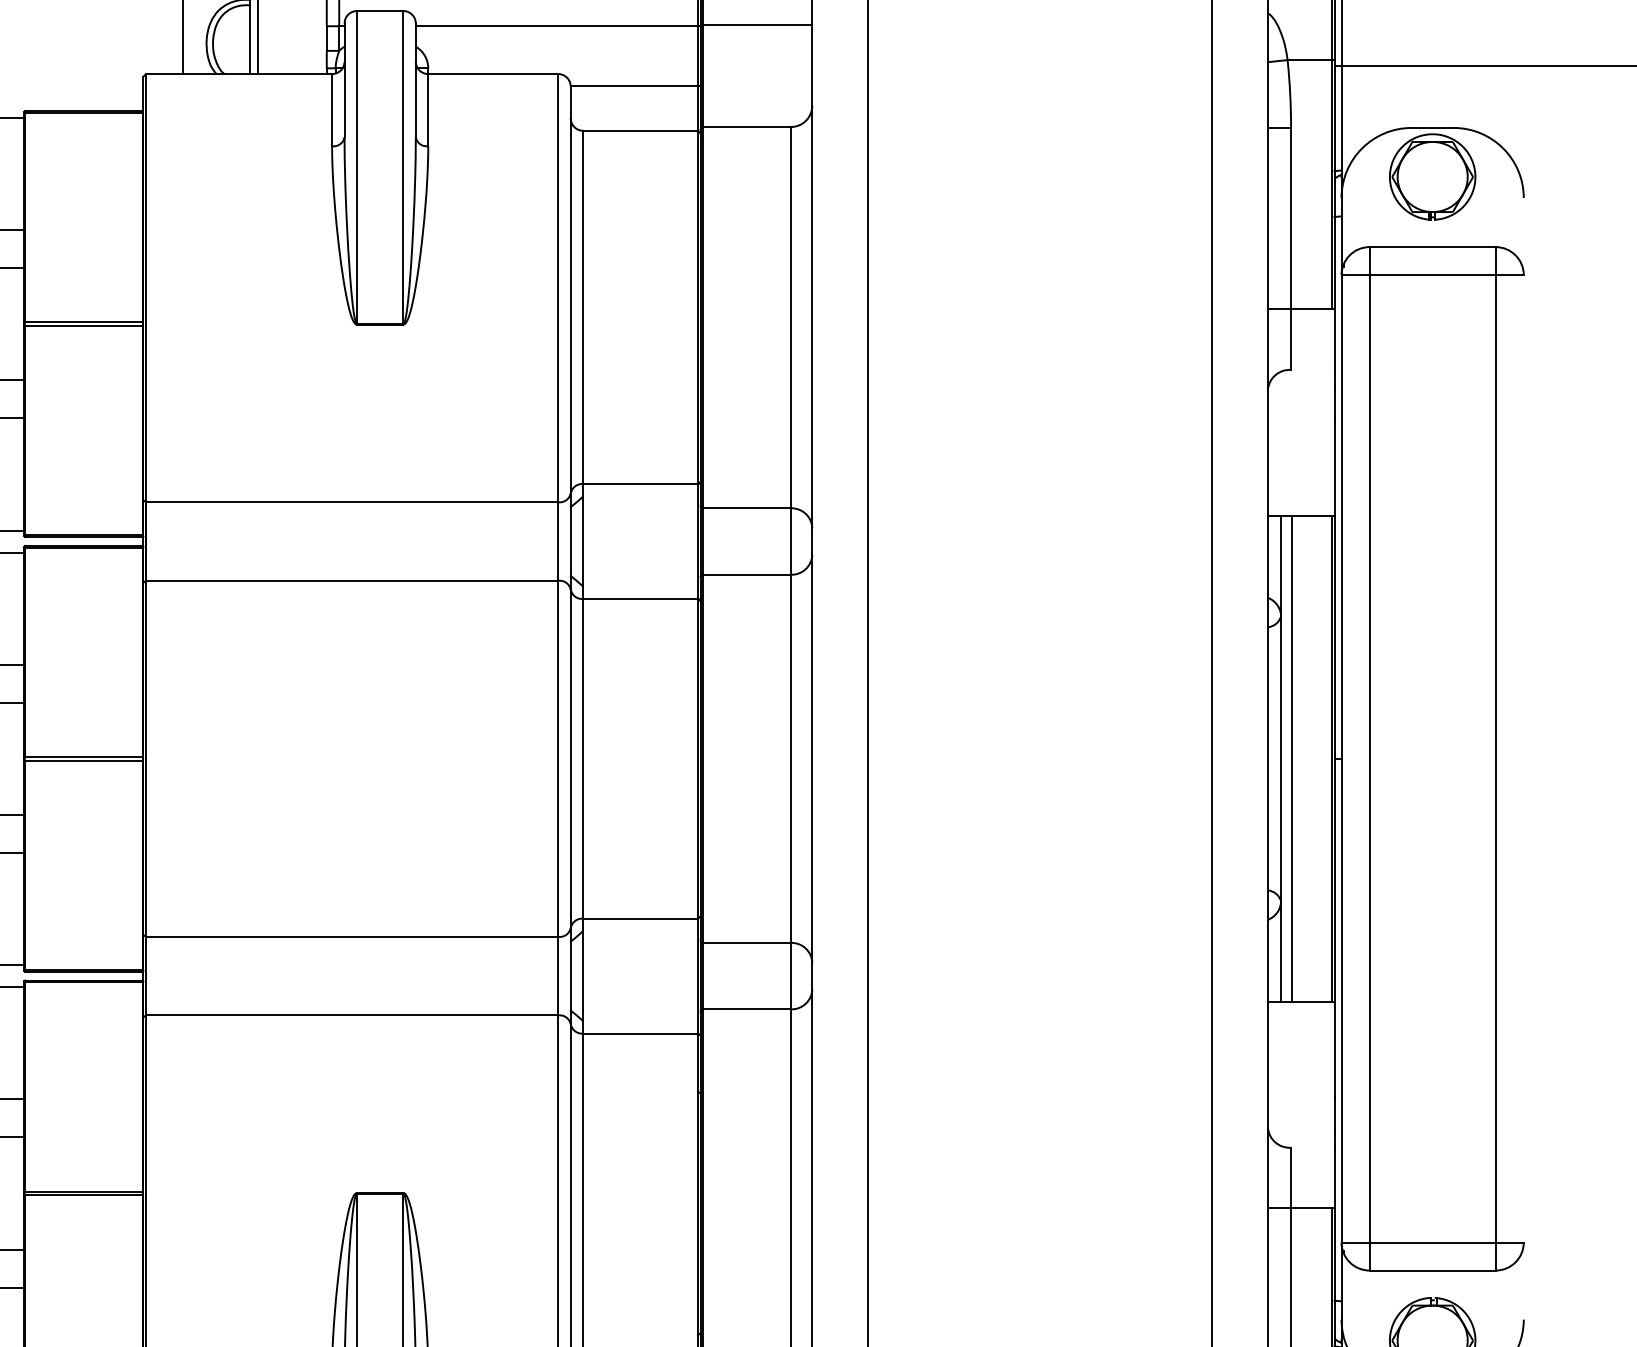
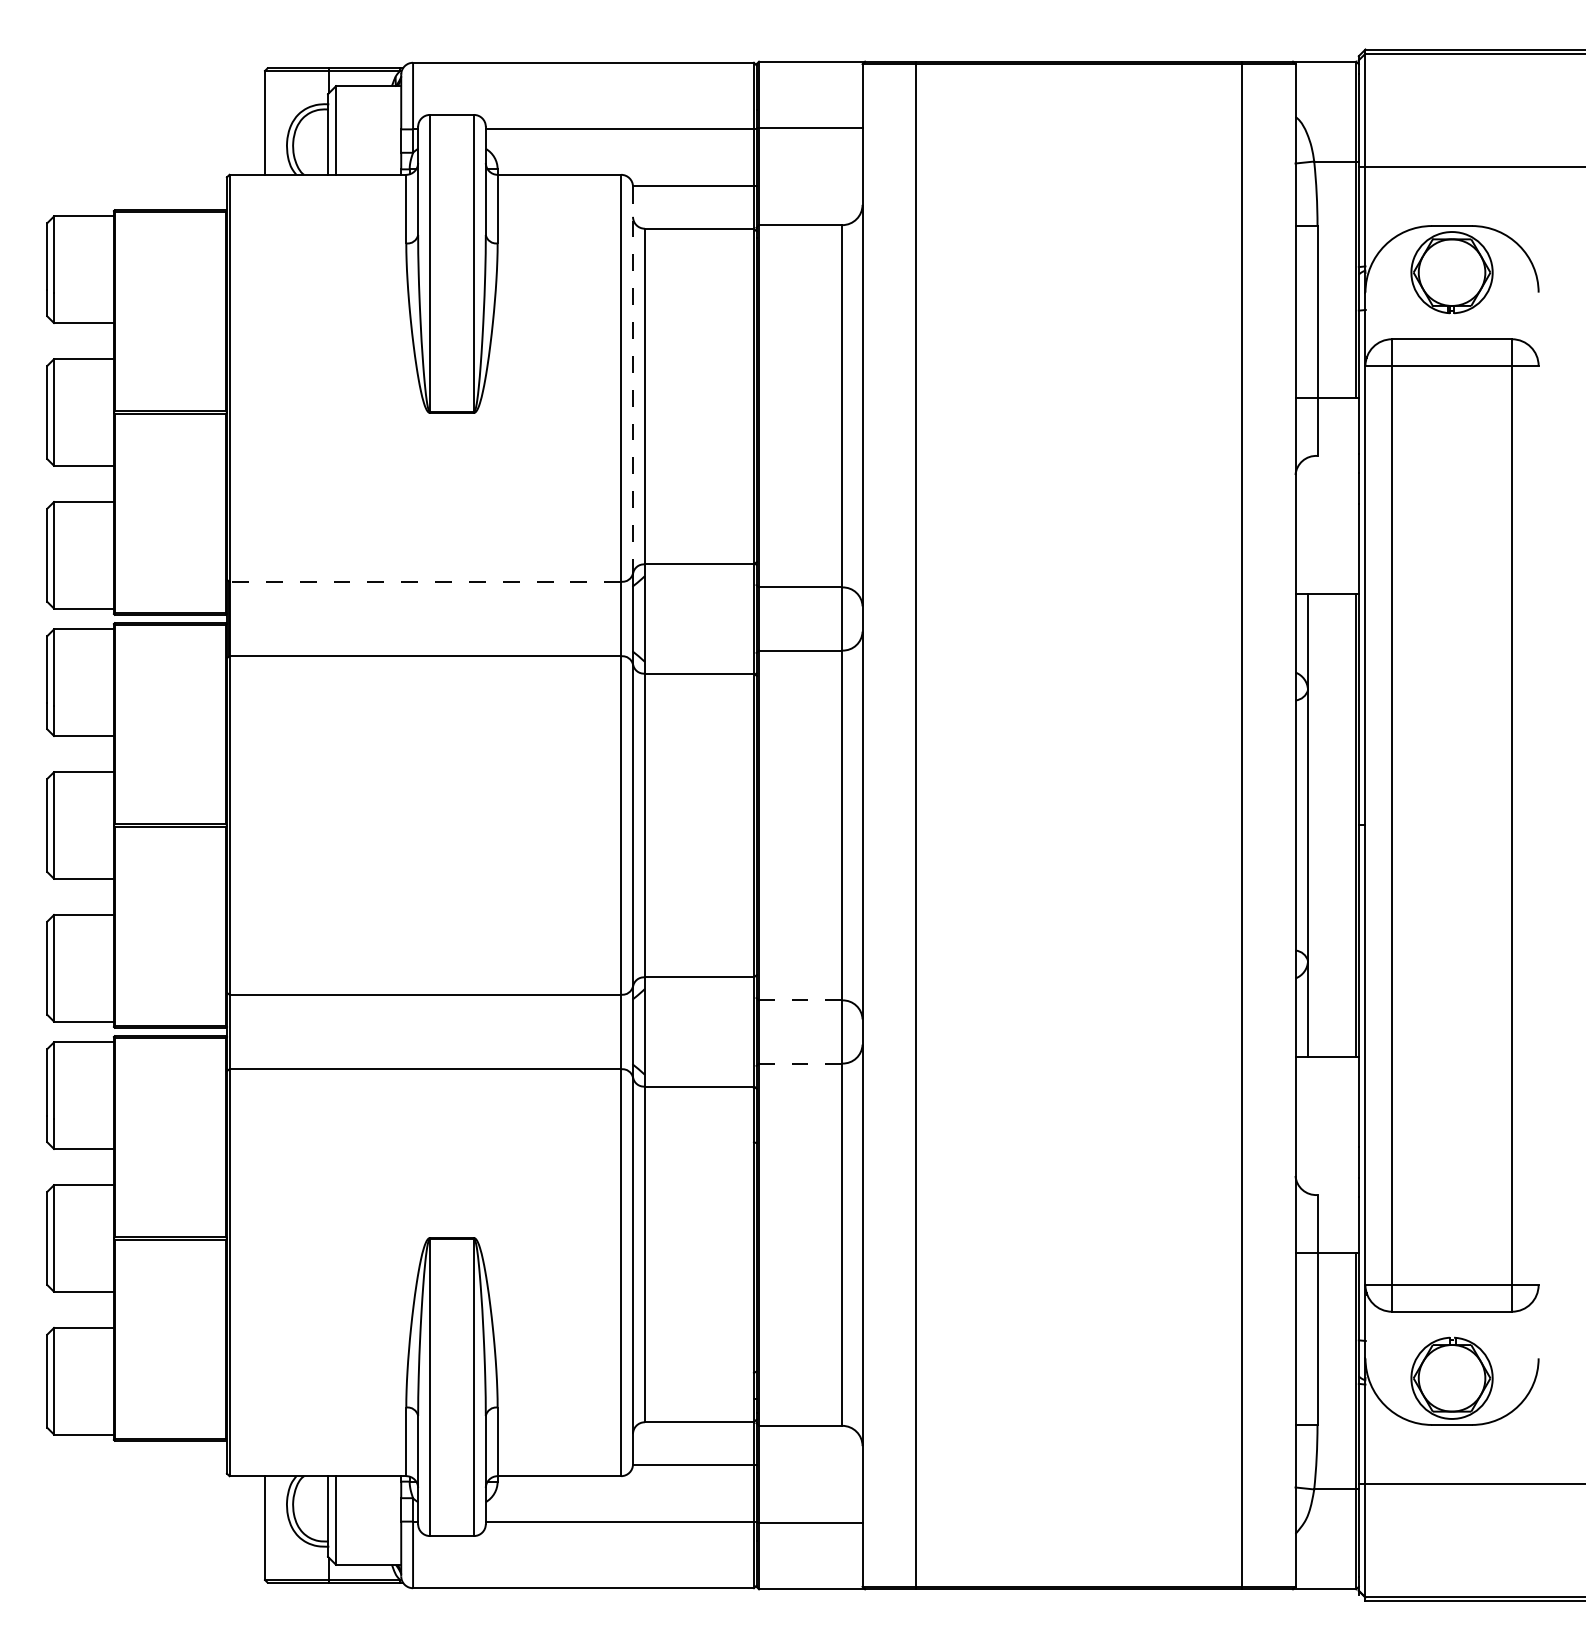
line: (571, 290) -> (633, 380), solid -> dashed
line: (352, 502) -> (425, 581), solid -> dashed
line: (1292, 758) -> (1318, 825), removed
line: (746, 943) -> (800, 1000), solid -> dashed
line: (746, 1009) -> (800, 1063), solid -> dashed

